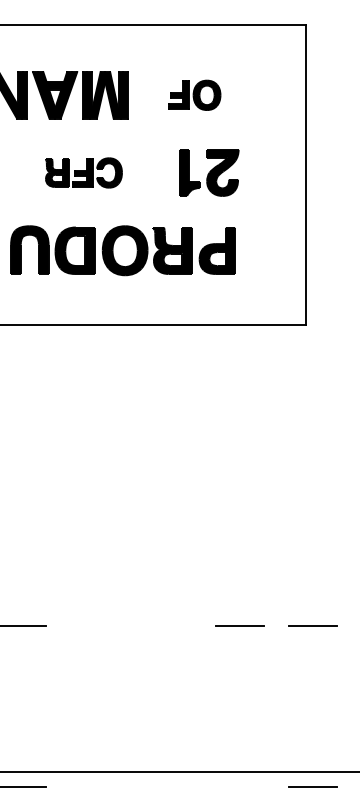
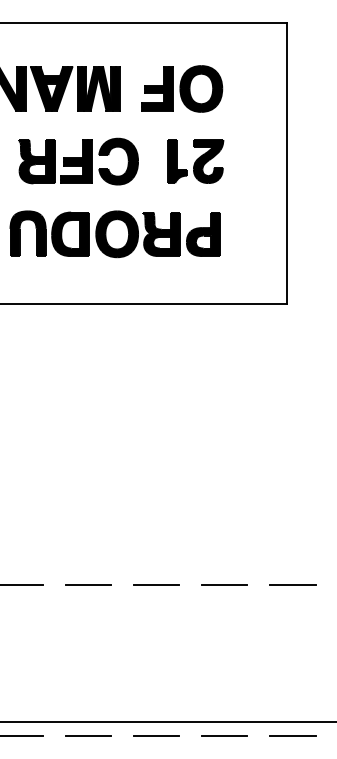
part: (194, 94) -> (182, 88), size x1.67
part: (83, 172) -> (78, 161), size x1.67
line: (93, 625) -> (87, 584), added
line: (167, 625) -> (156, 584), added
line: (94, 786) -> (88, 735), added
line: (167, 787) -> (156, 736), added
line: (239, 787) -> (224, 736), added

